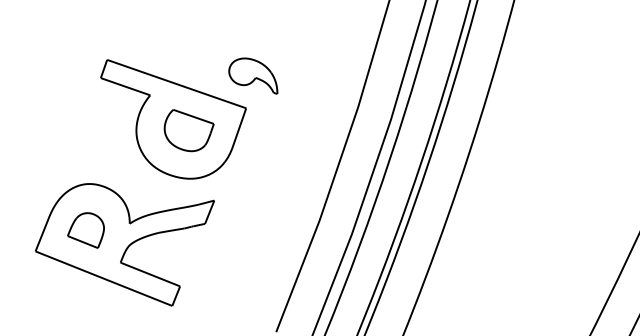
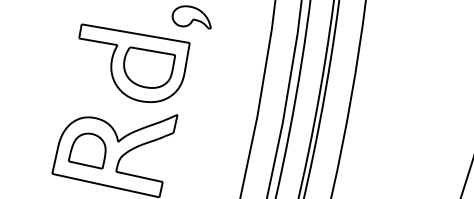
part: (189, 130) -> (150, 66), size x1.43
part: (85, 230) -> (86, 152), size x1.43

